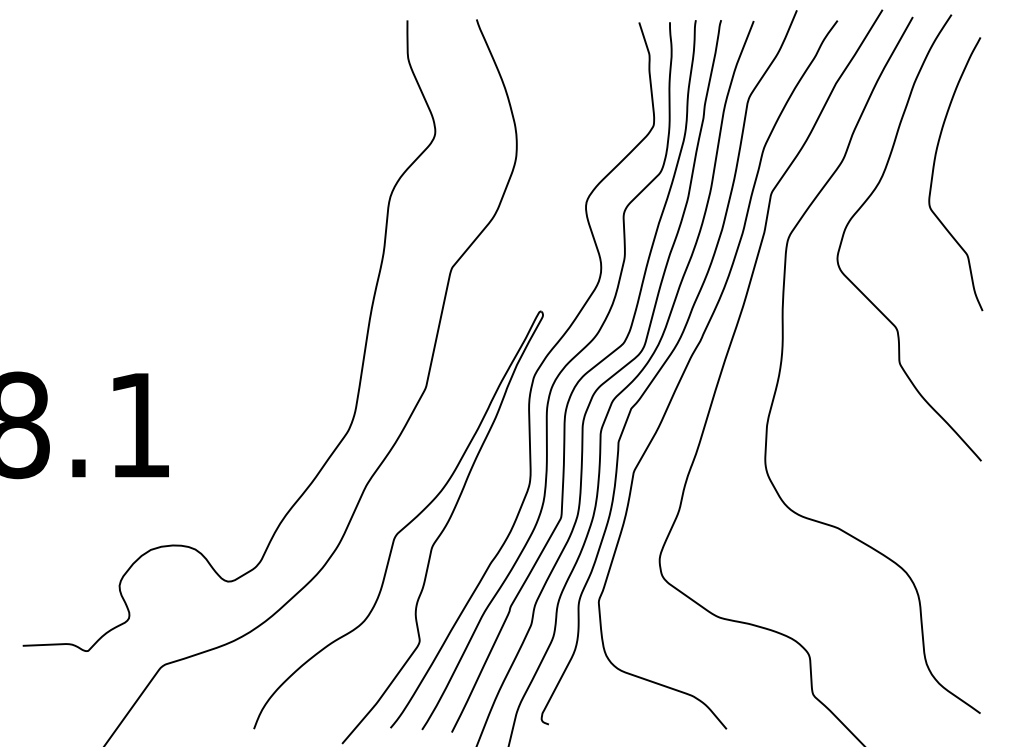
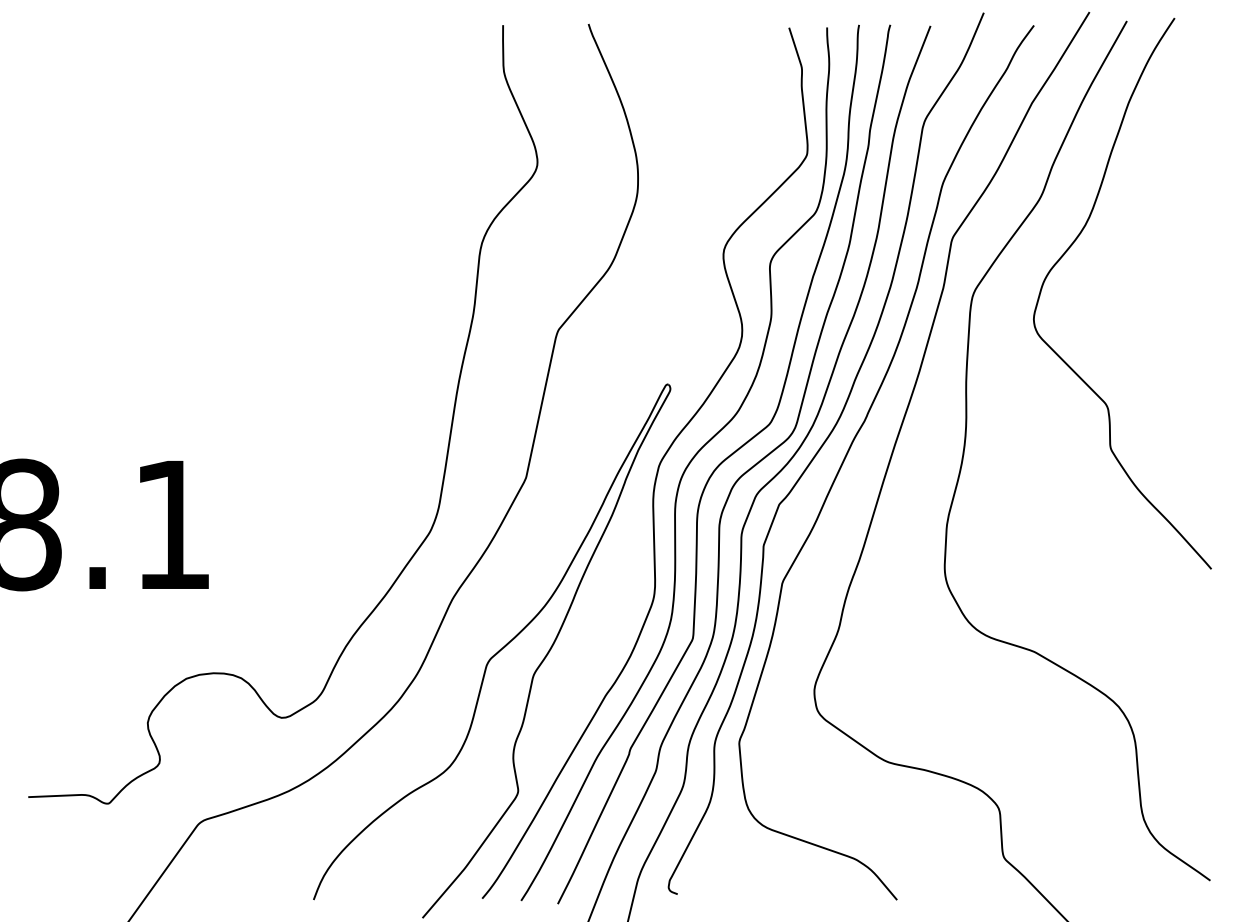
curve: (933, 174) -> (1152, 215), removed

